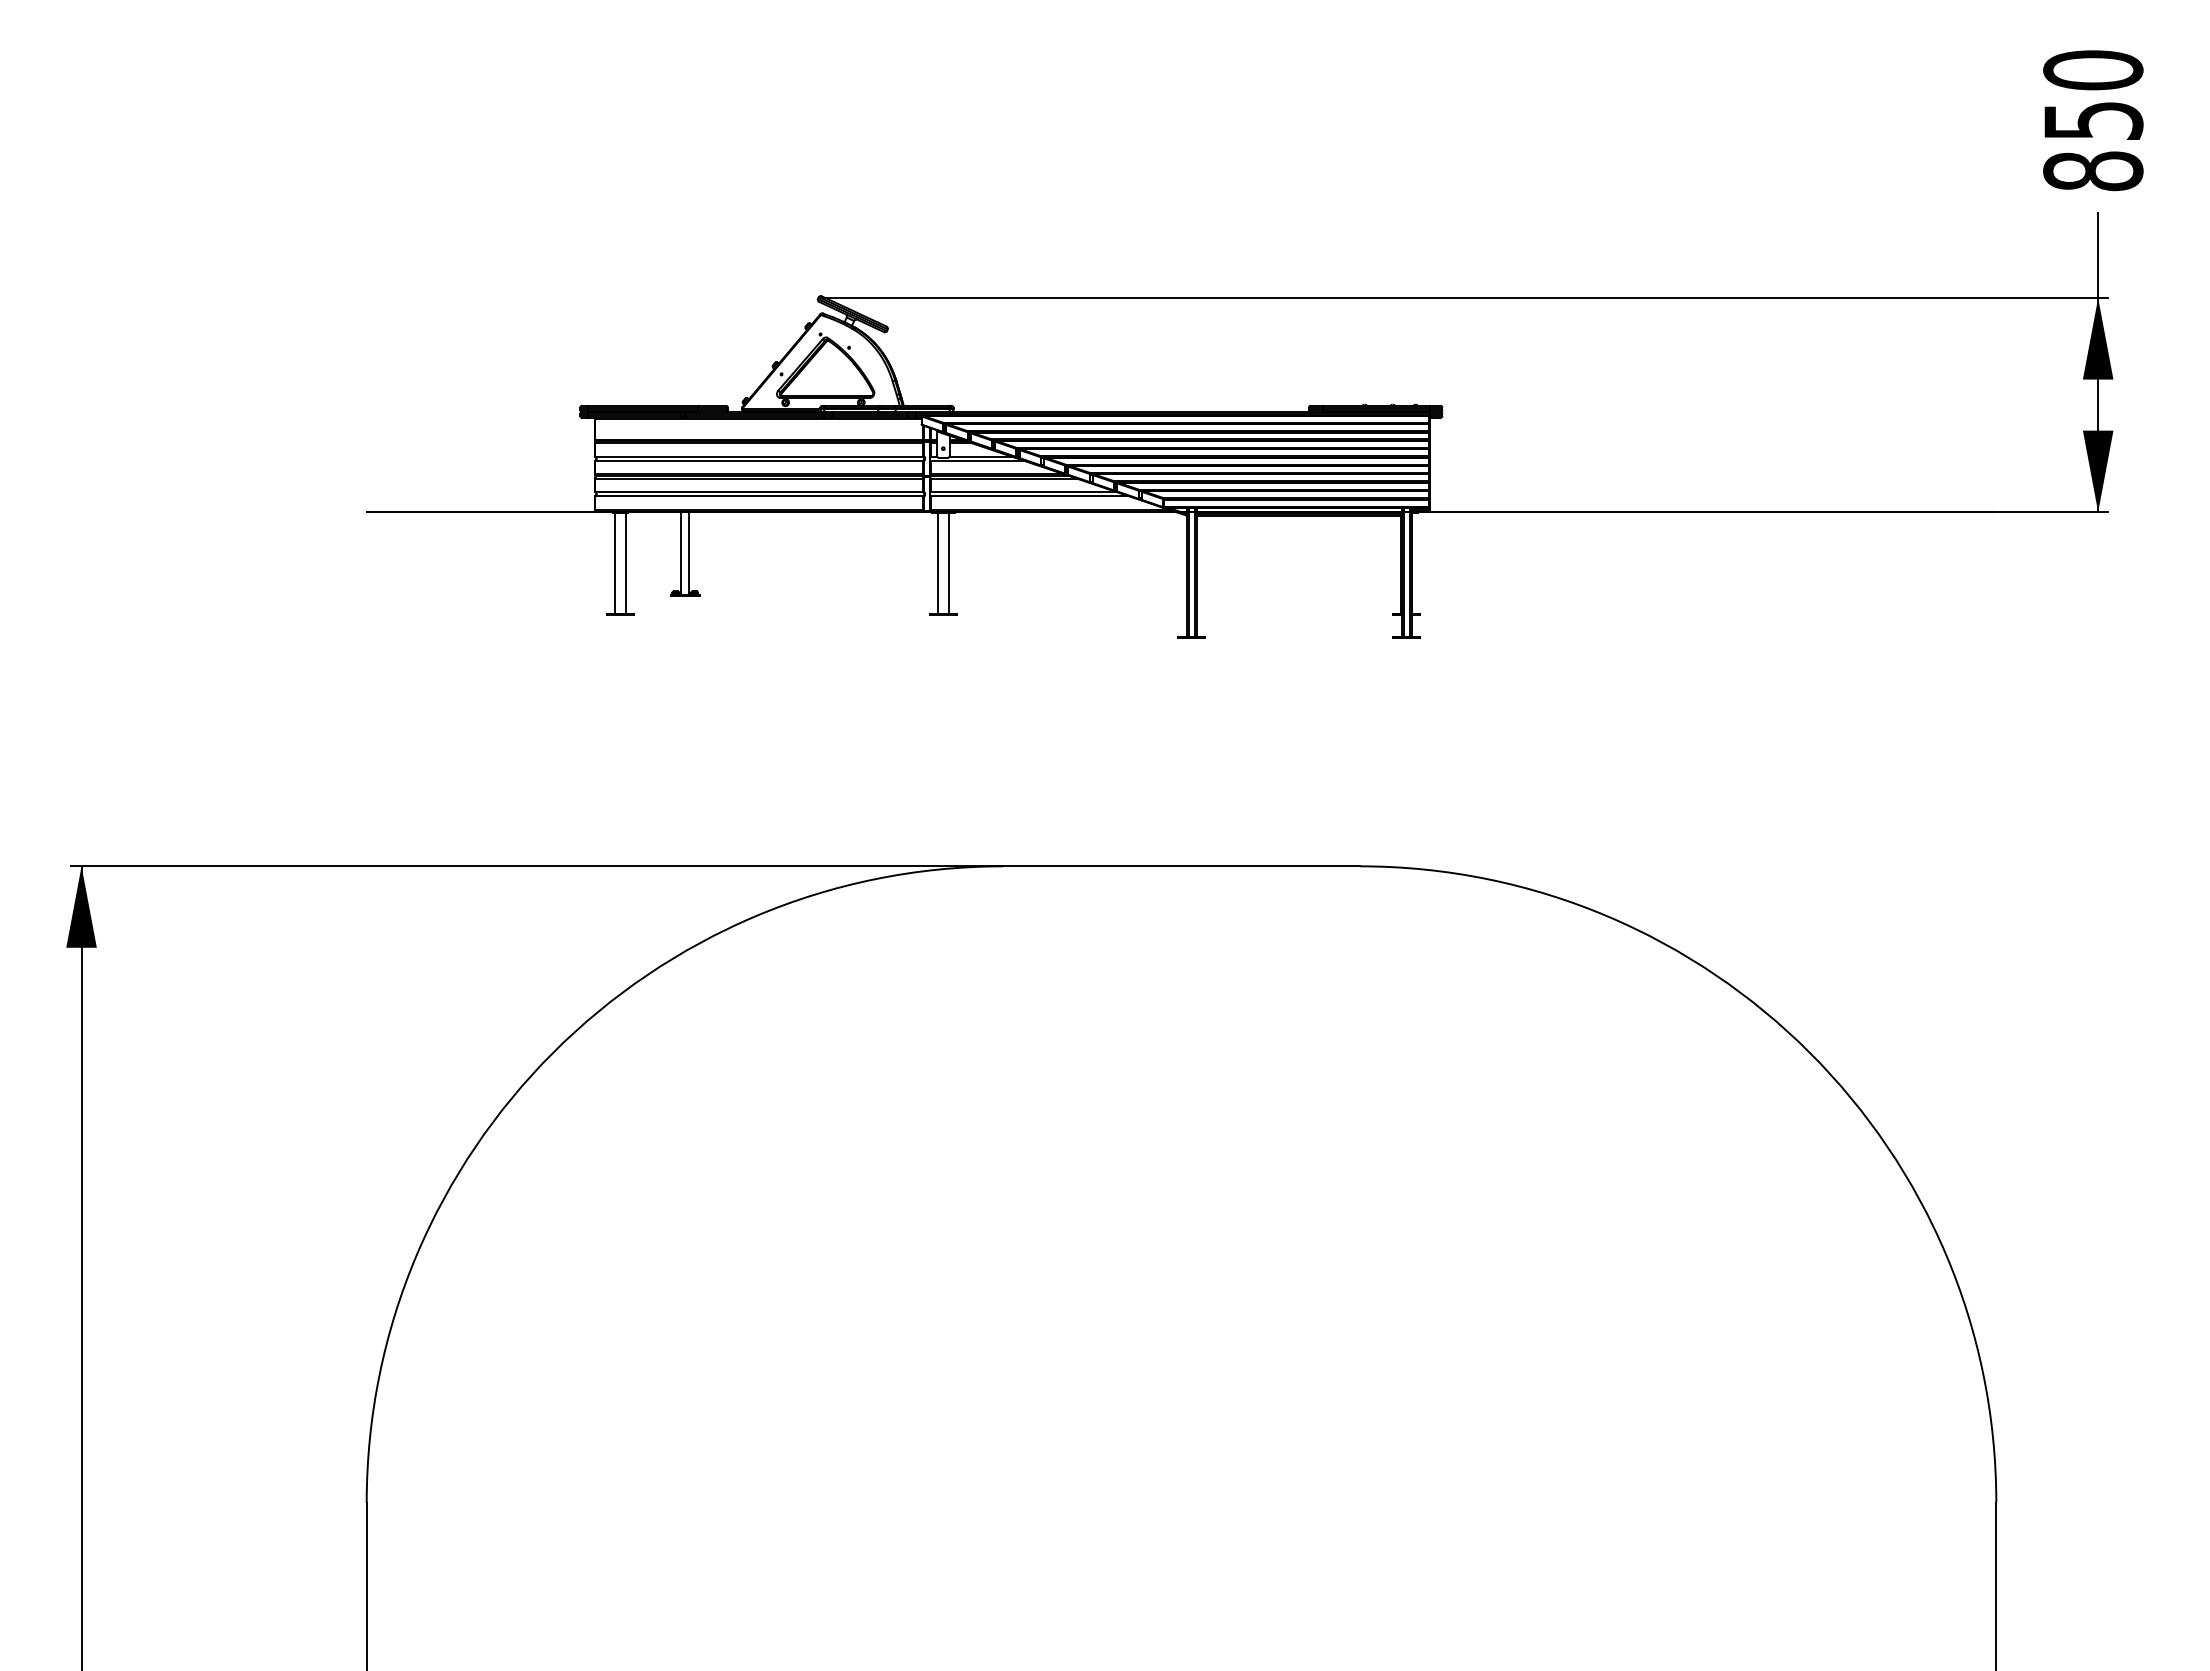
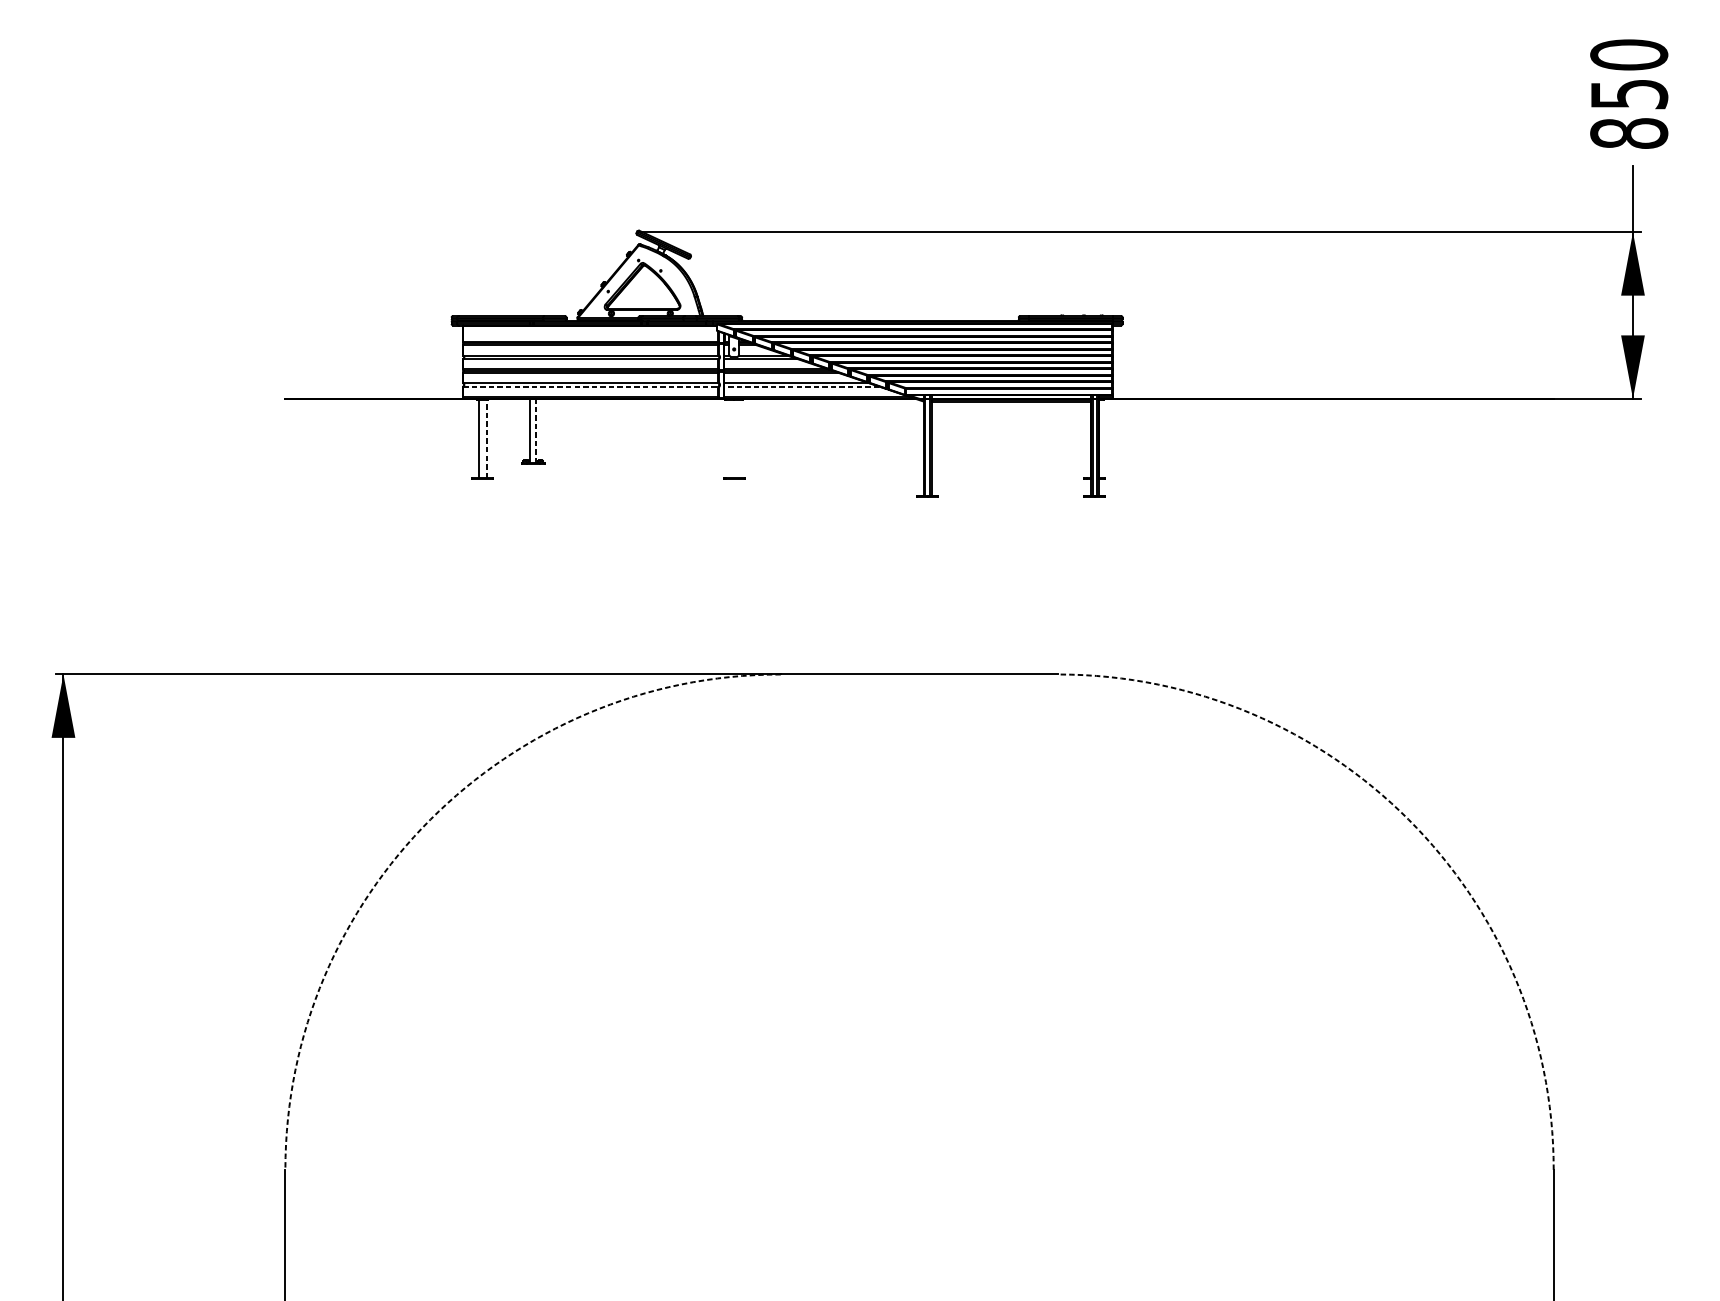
line: (758, 496) -> (590, 386), solid -> dashed
line: (1029, 496) -> (801, 386), solid -> dashed
line: (689, 553) -> (536, 431), solid -> dashed
line: (625, 563) -> (486, 438), solid -> dashed
line: (938, 563) -> (730, 438), removed
line: (948, 563) -> (738, 438), removed
arc: (553, 1052) -> (430, 819), solid -> dashed
arc: (1809, 1052) -> (1408, 819), solid -> dashed

